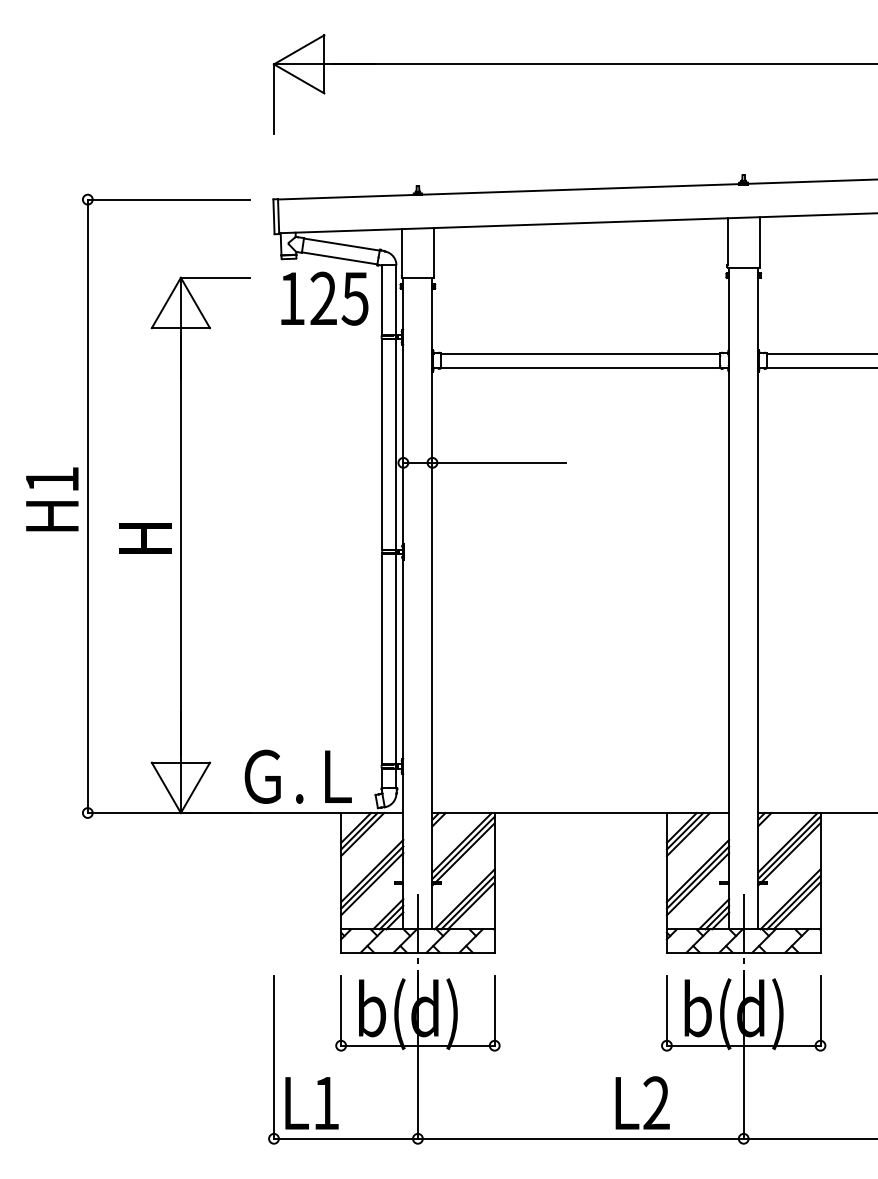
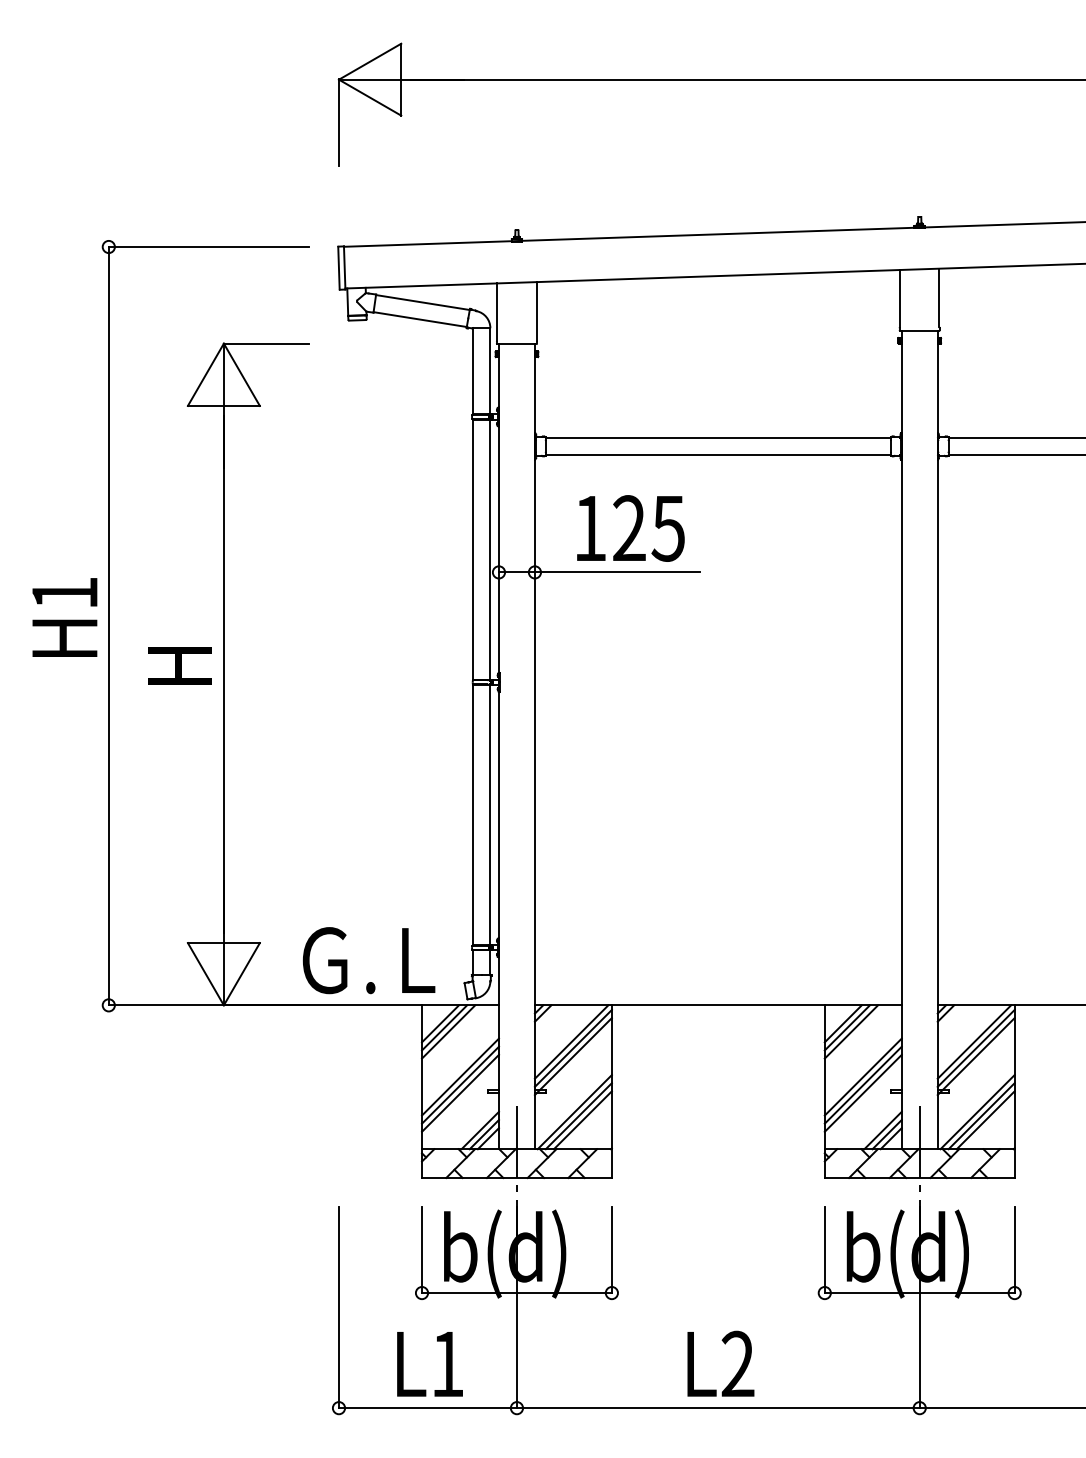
text: (324, 298) -> (630, 528), moved
text: (642, 1102) -> (720, 1363), moved
text: (311, 1103) -> (429, 1364), moved

